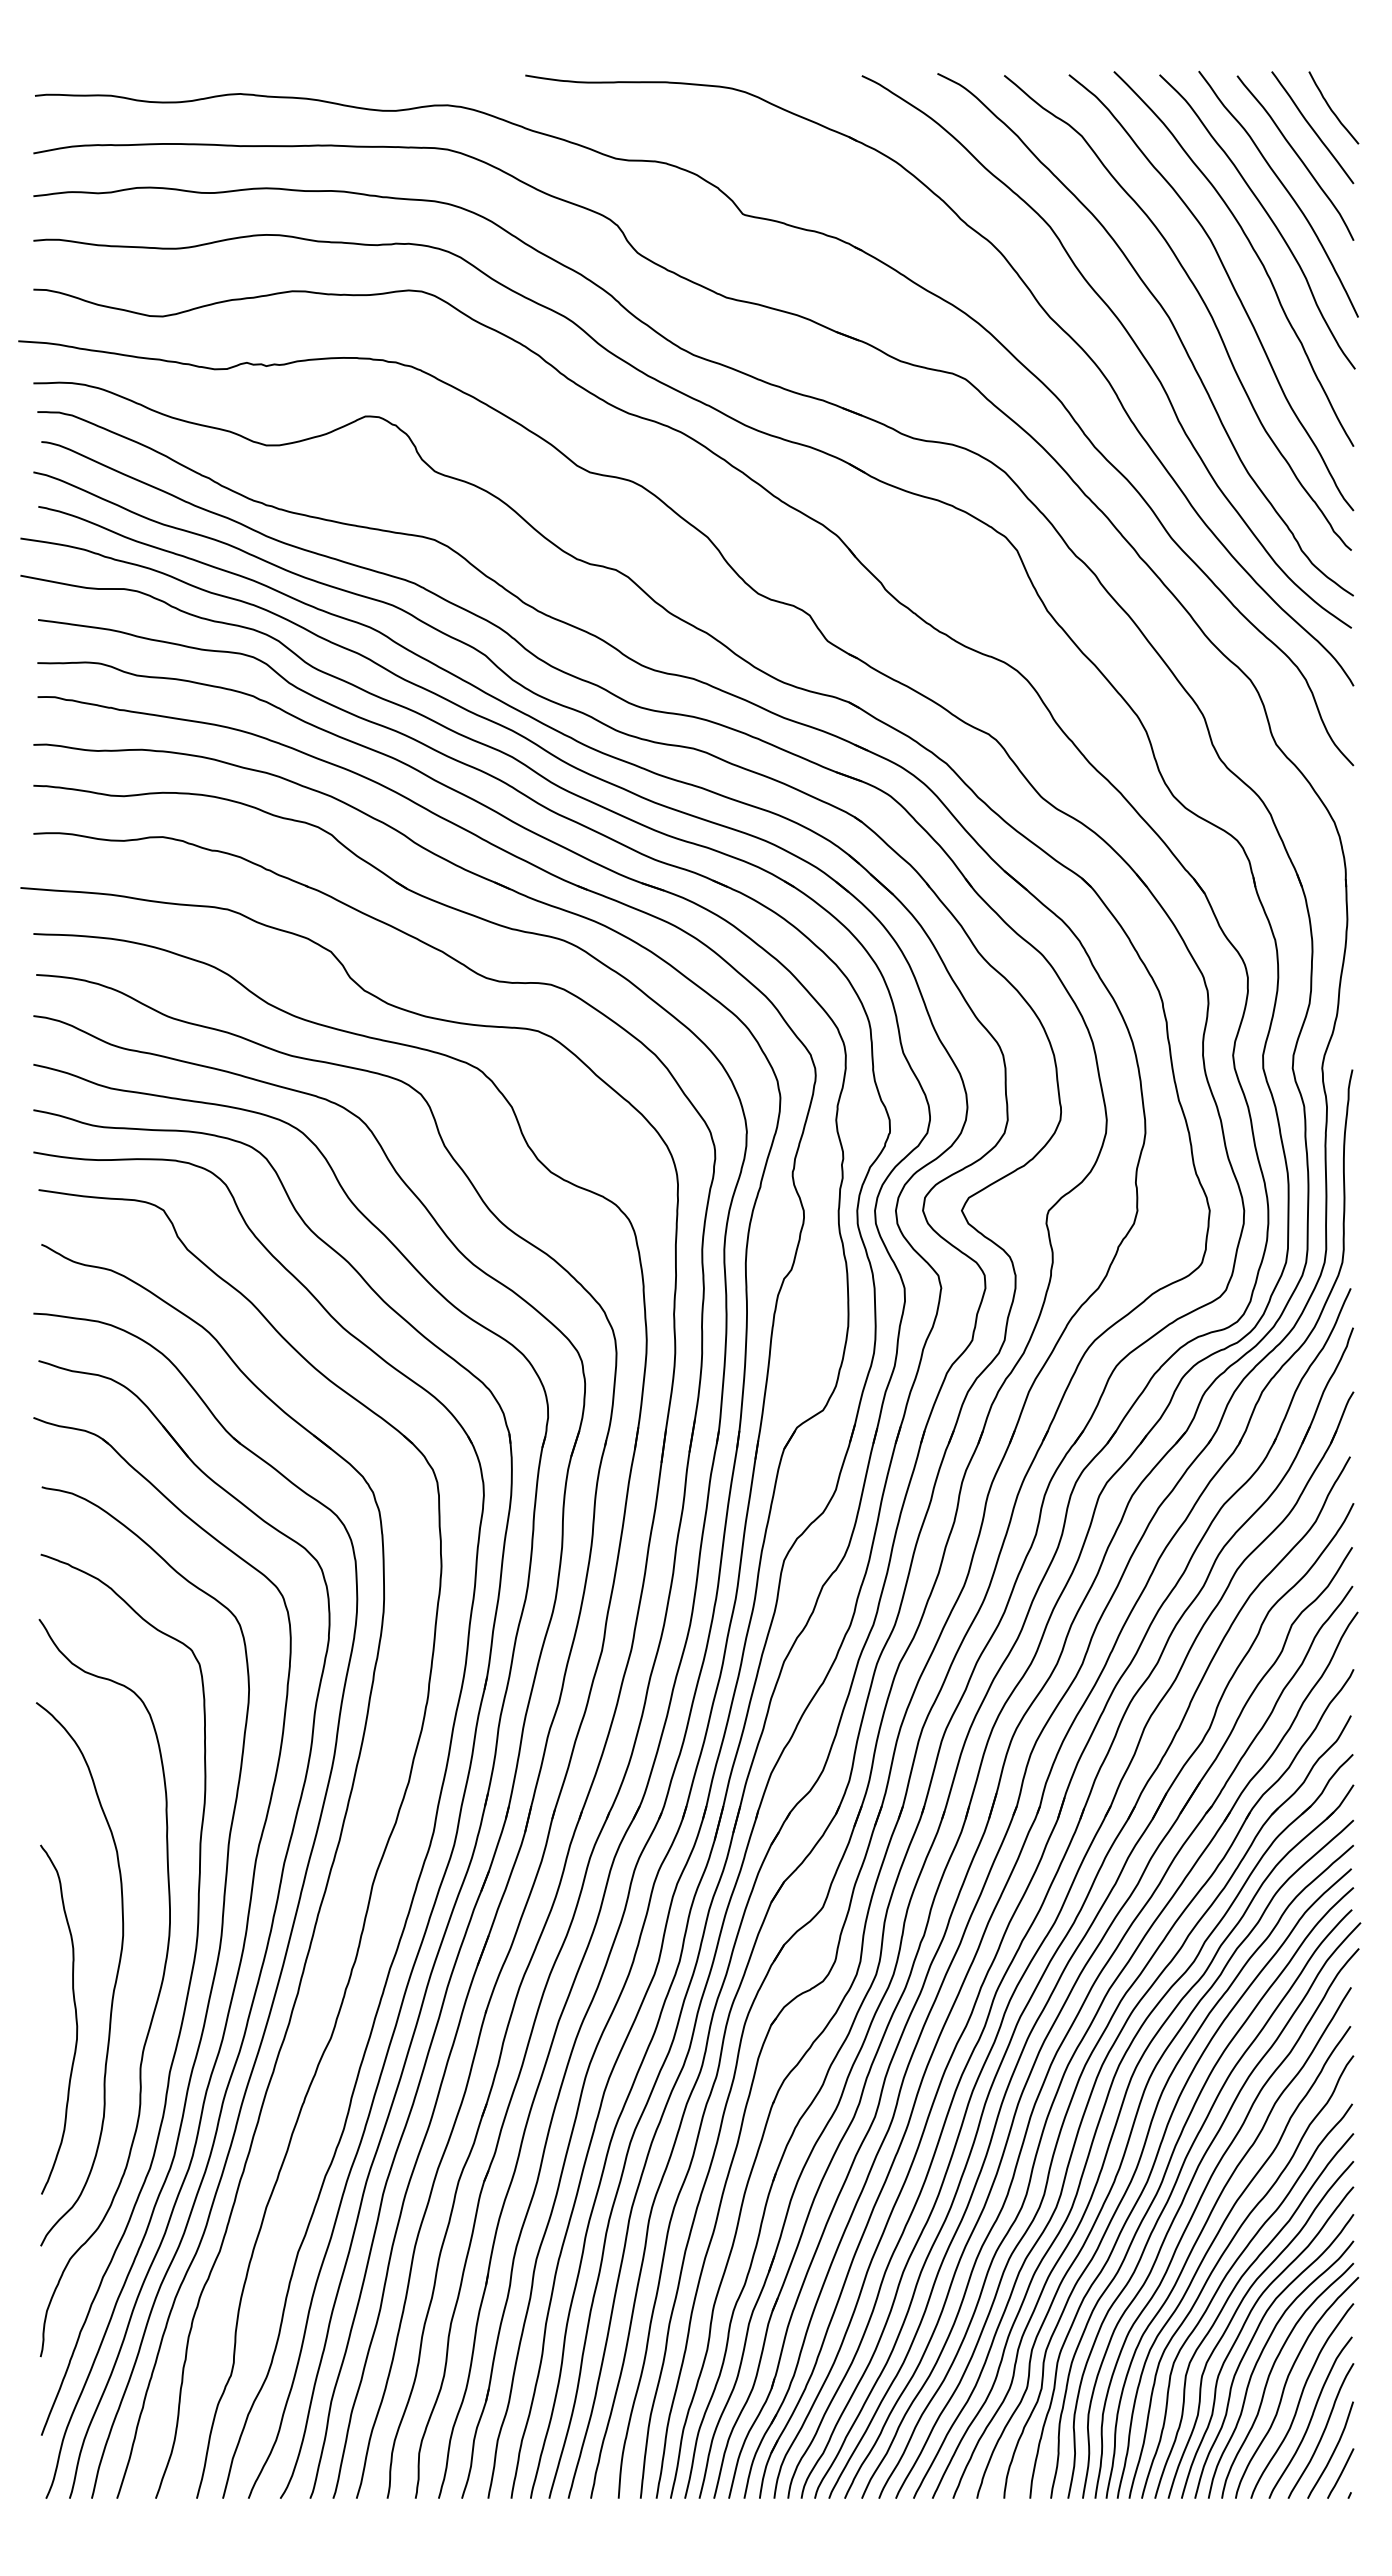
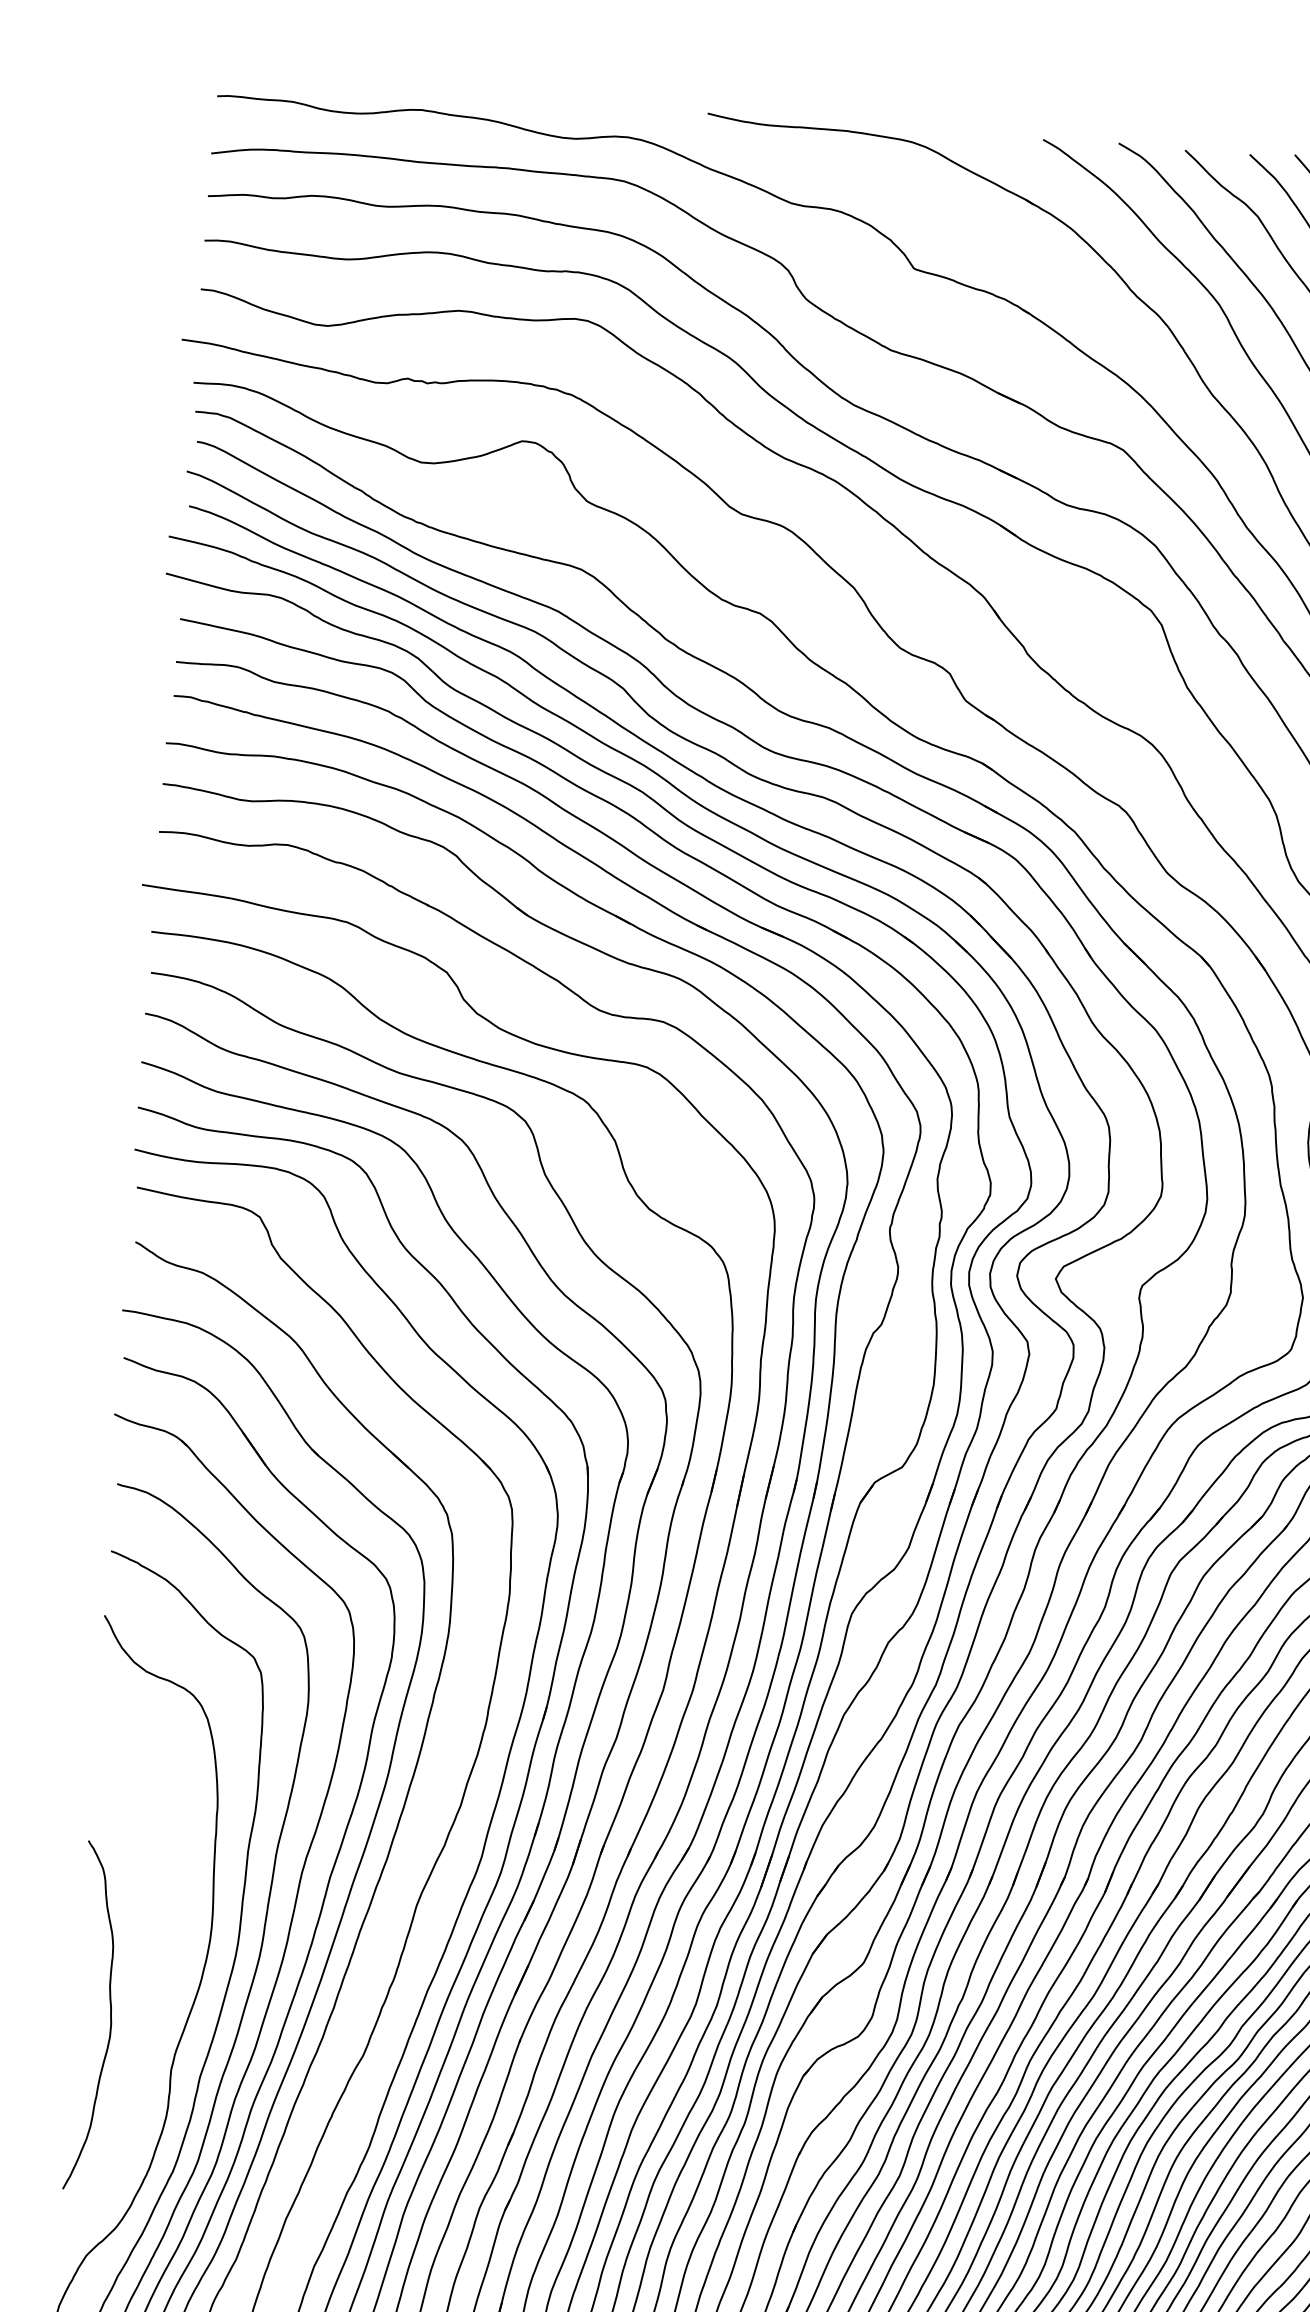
curve: (114, 1983) -> (151, 1984), removed

